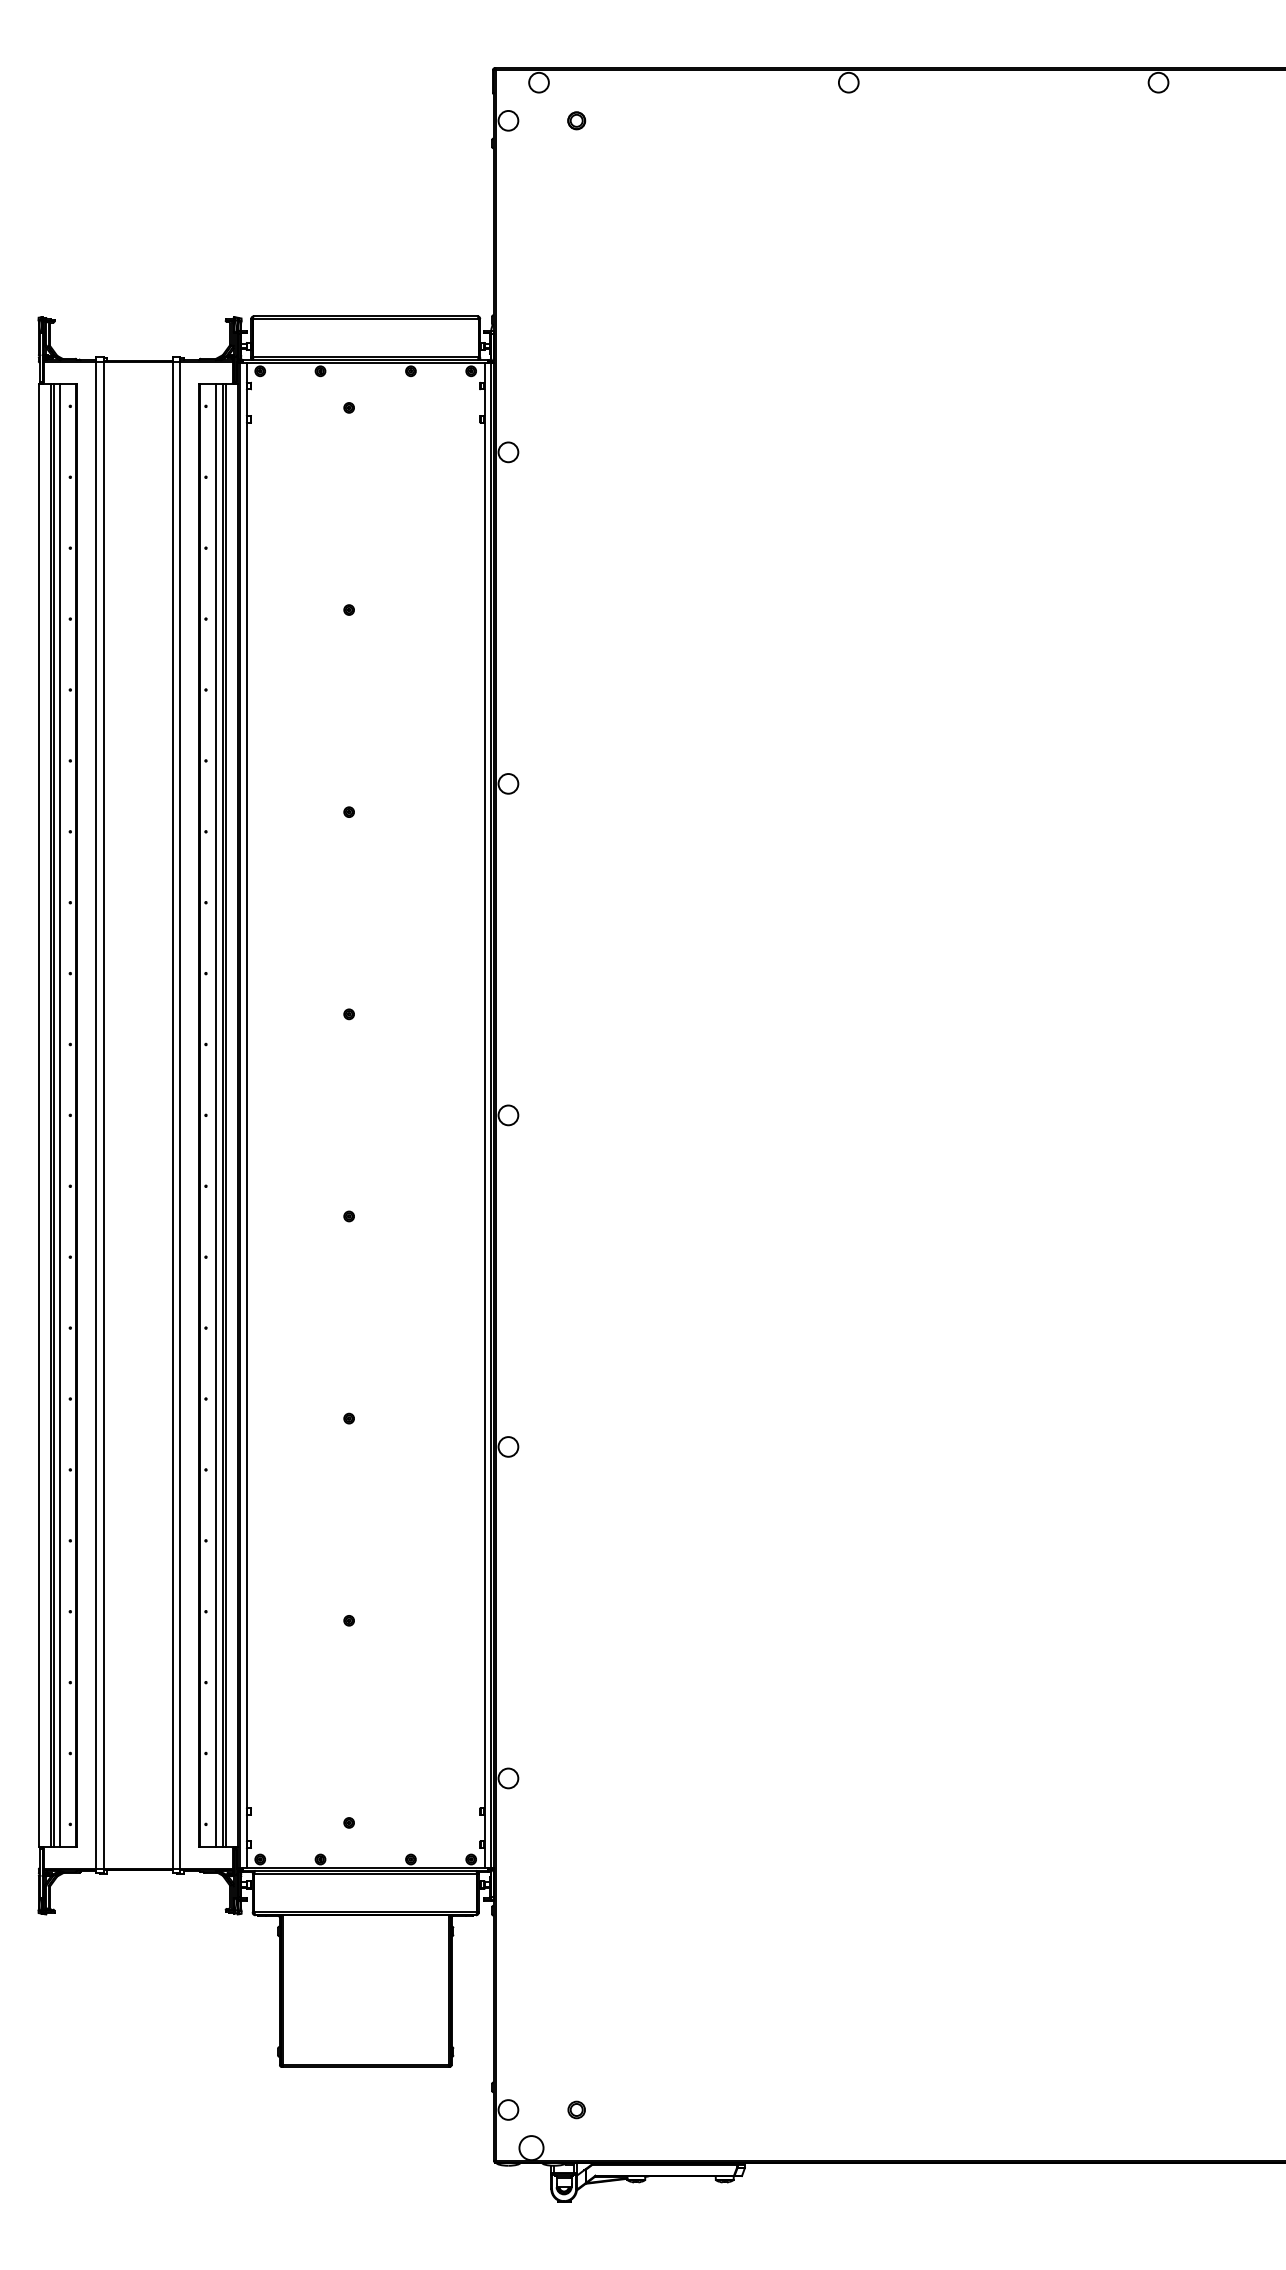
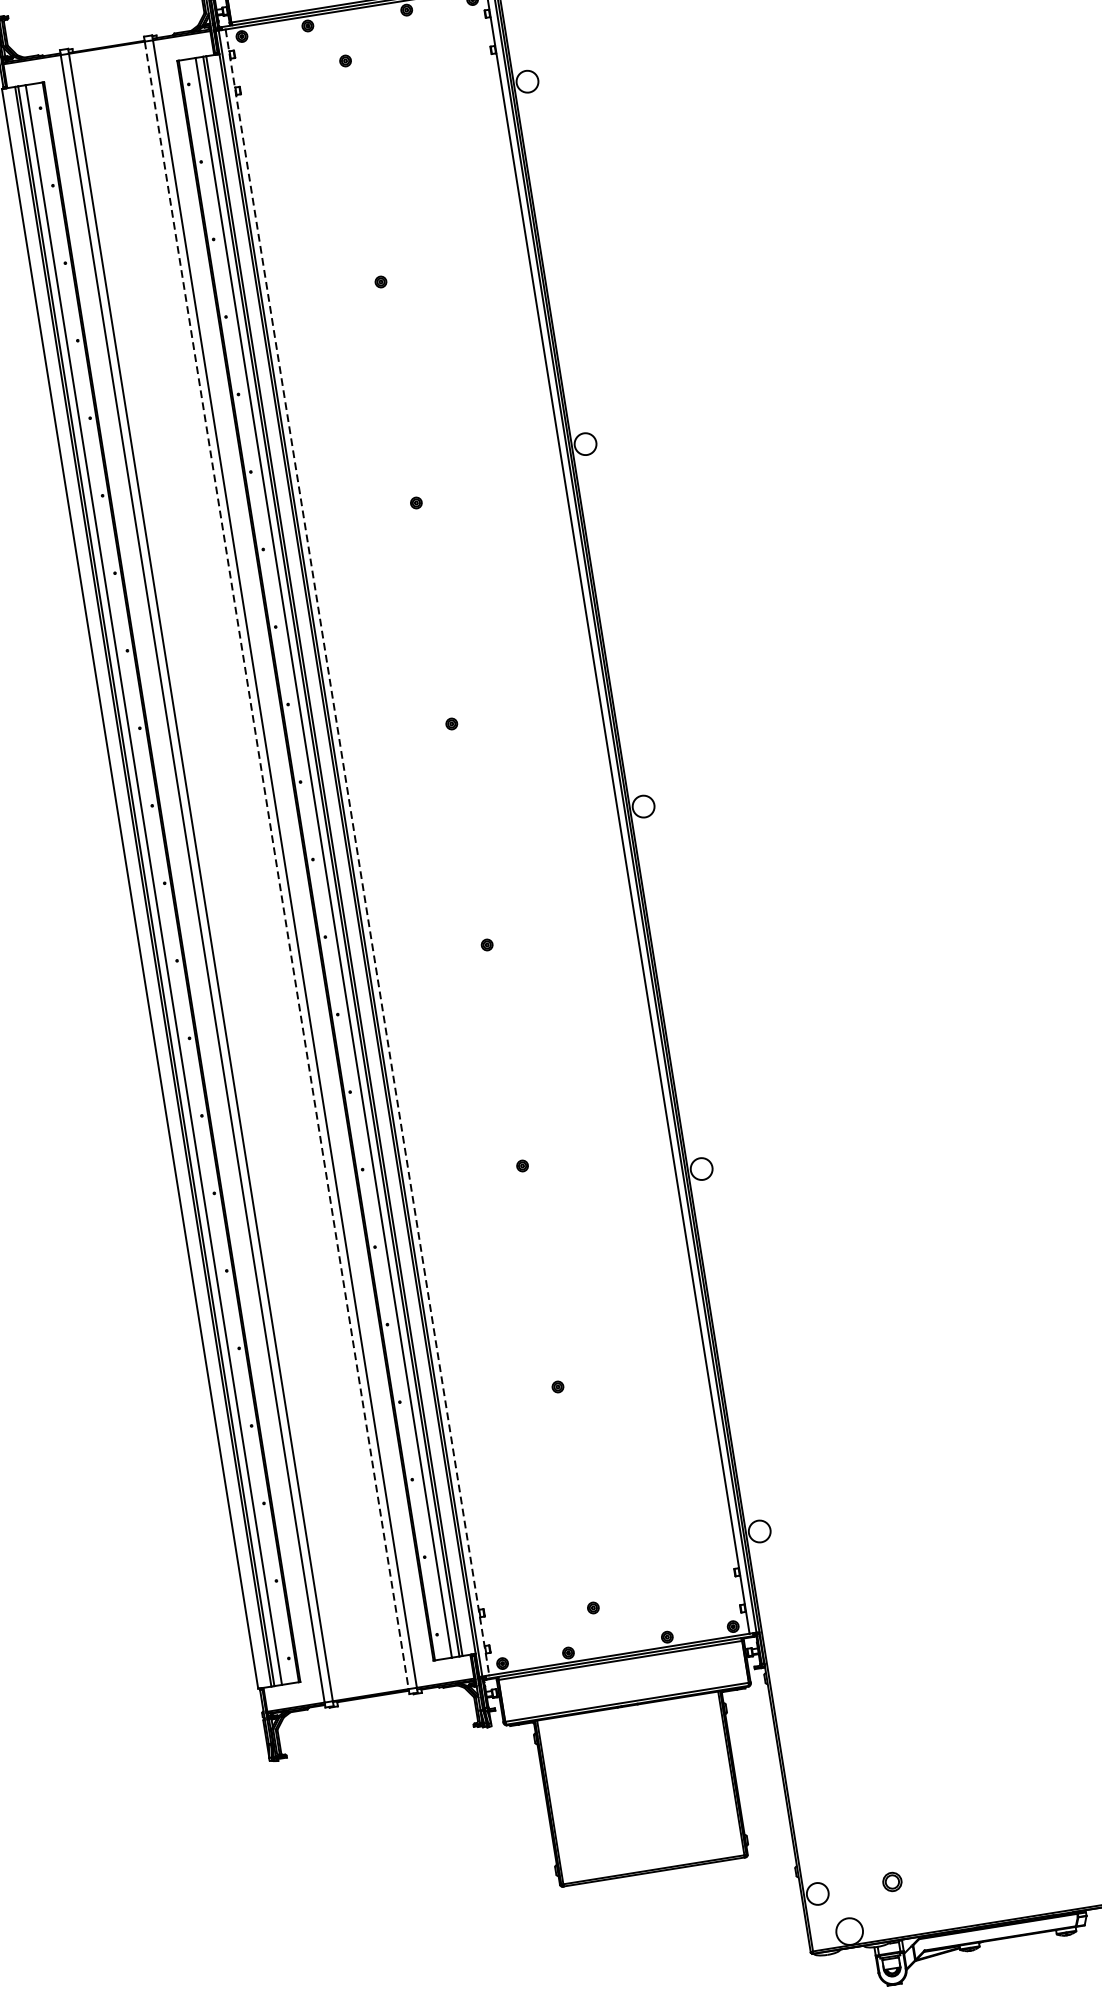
line: (172, 1115) -> (276, 865), solid -> dashed
line: (246, 1115) -> (357, 852), solid -> dashed

